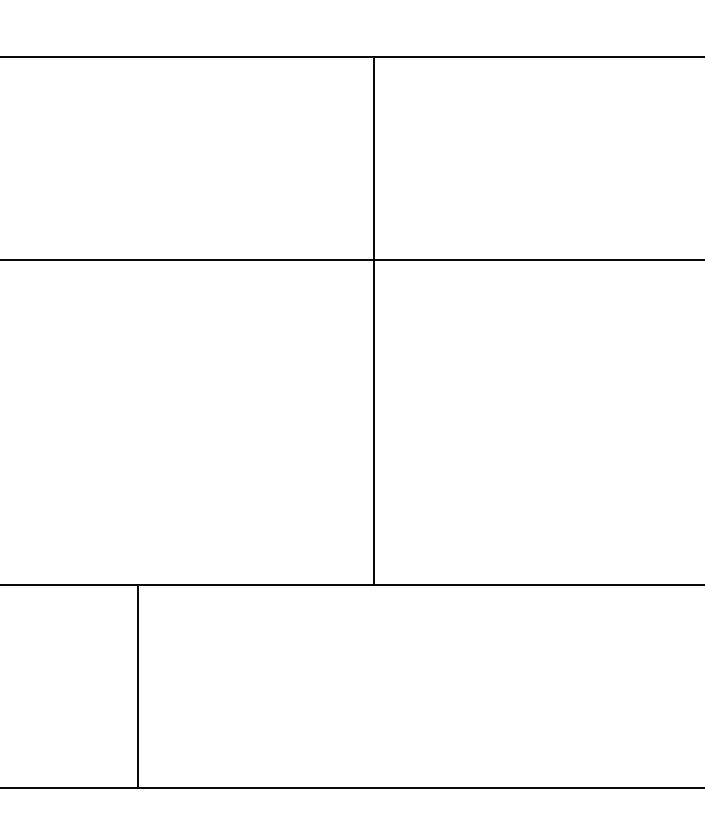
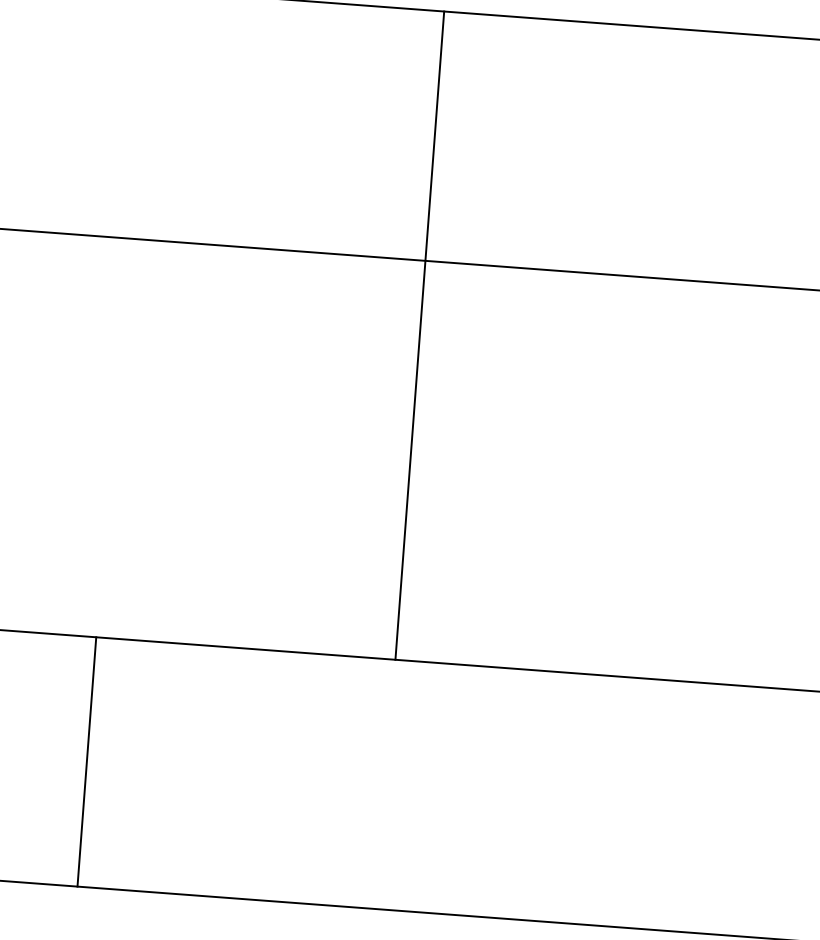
line: (374, 321) -> (420, 336), moved
line: (137, 686) -> (86, 761), moved

